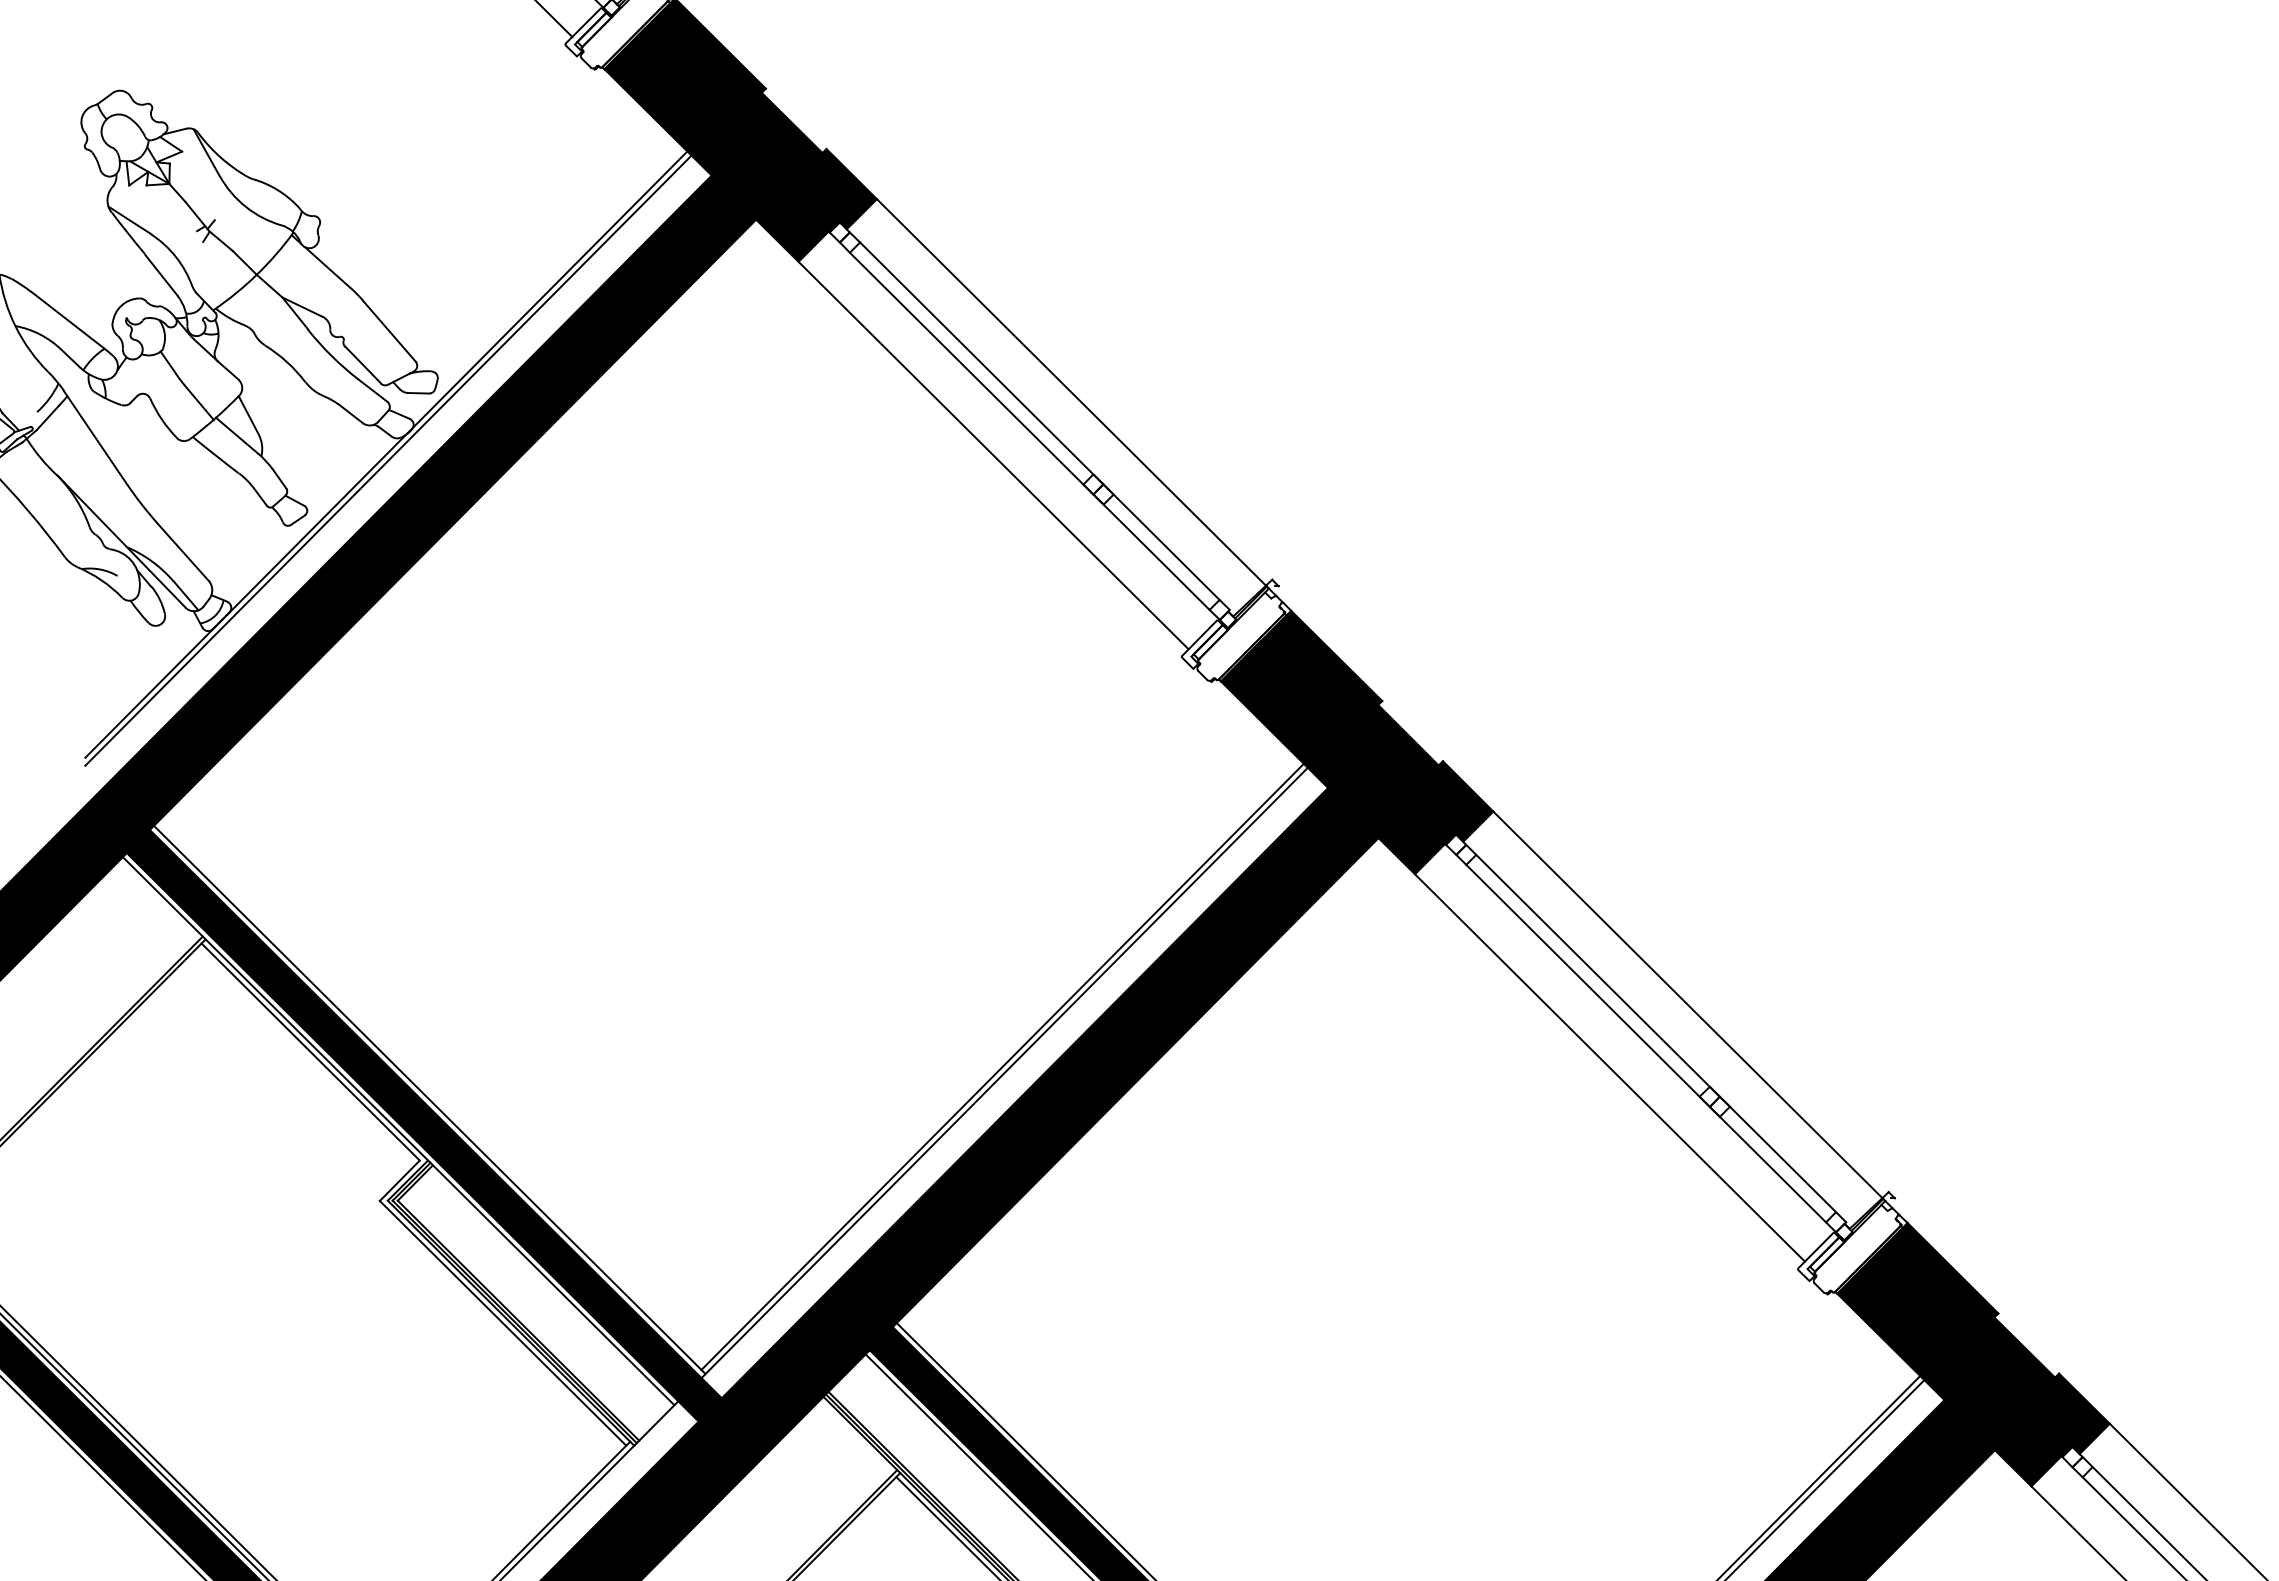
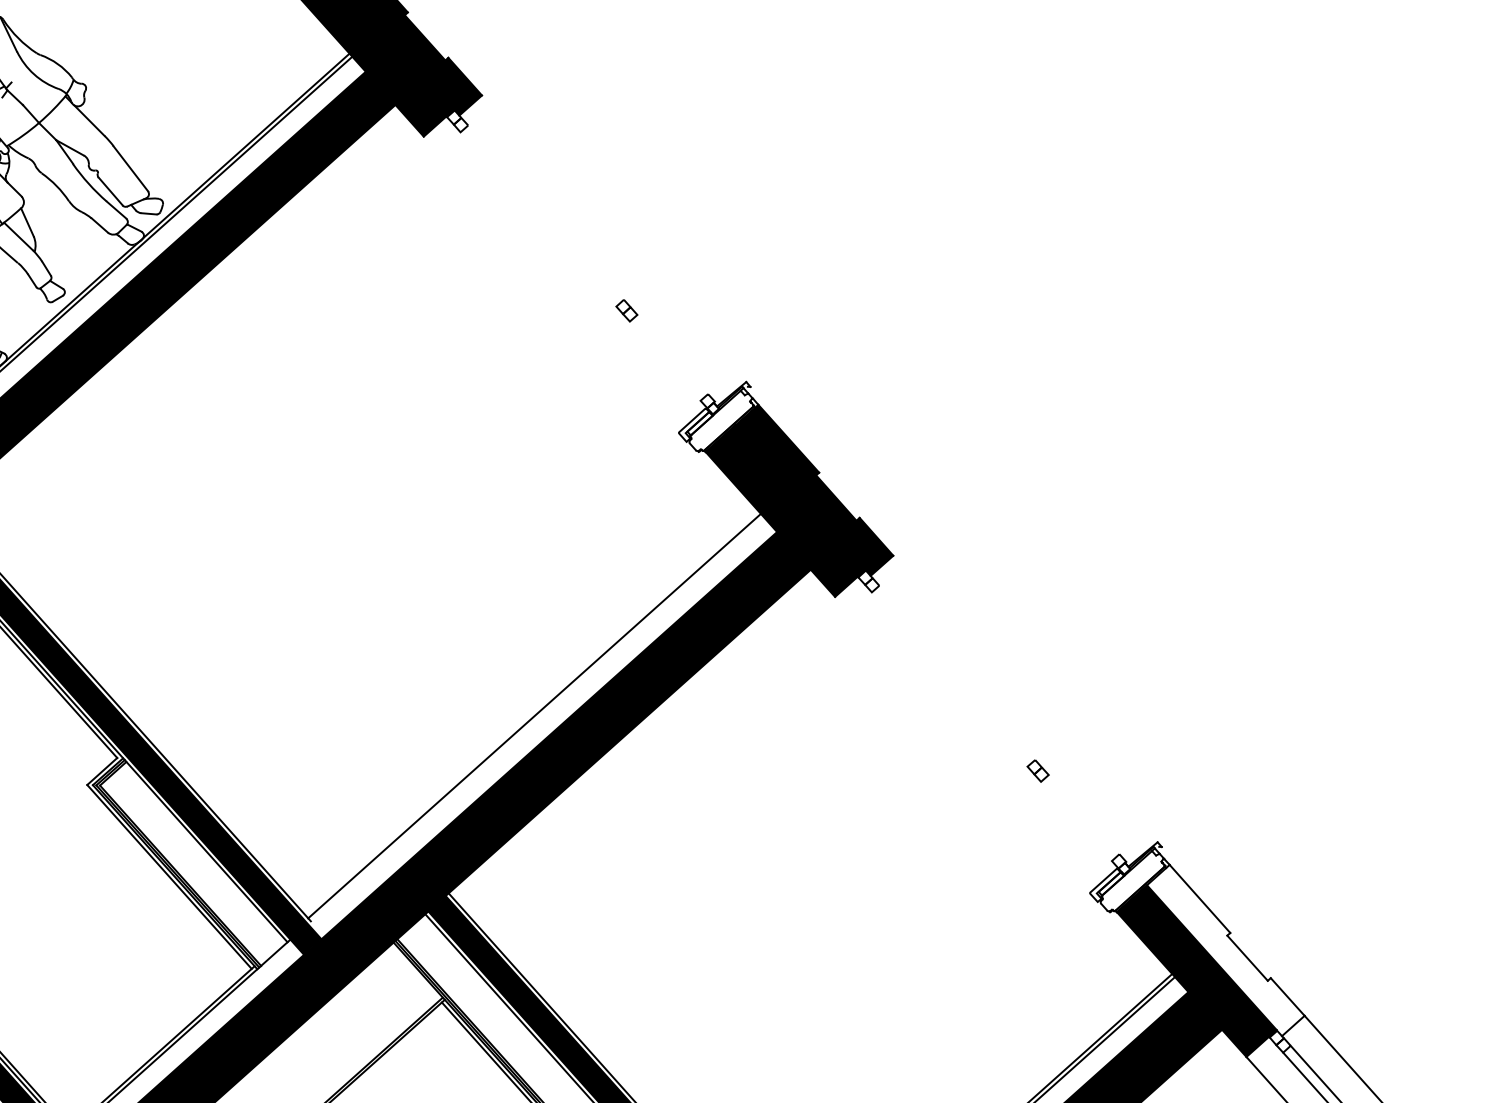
line: (1071, 392) -> (611, 240), removed
line: (1039, 420) -> (587, 259), removed
line: (1029, 430) -> (580, 265), removed
line: (993, 455) -> (553, 282), removed
line: (1687, 1004) -> (1022, 700), removed
line: (1656, 1033) -> (999, 720), removed
line: (1646, 1043) -> (992, 726), removed
line: (1609, 1067) -> (964, 742), removed
line: (1004, 1072) -> (535, 720), removed
fill: (1993, 1338) -> (1225, 950), removed

